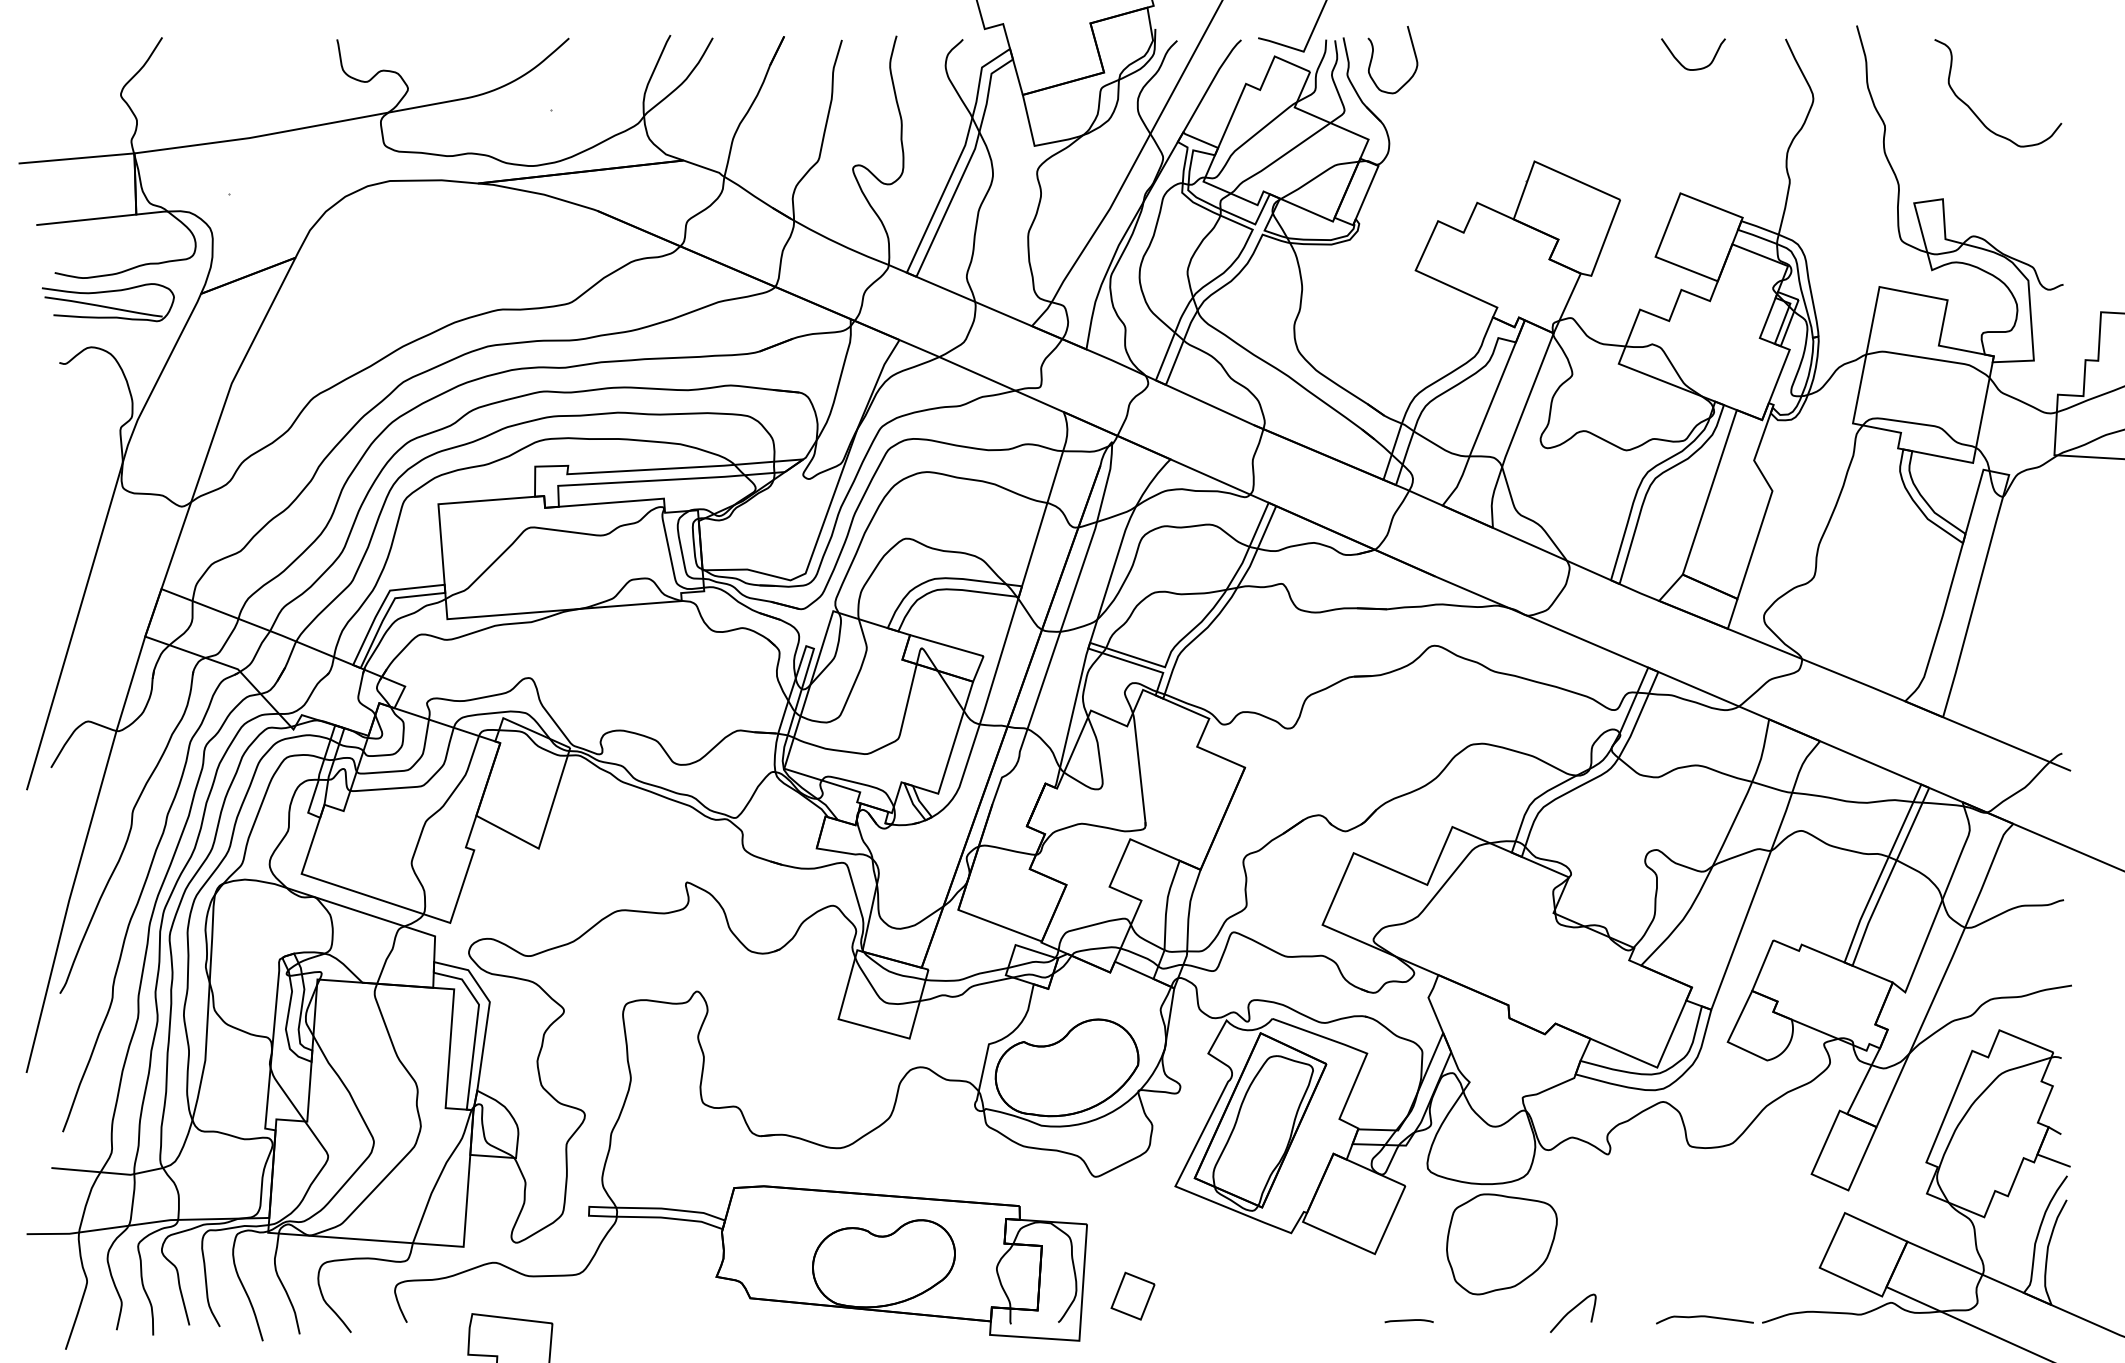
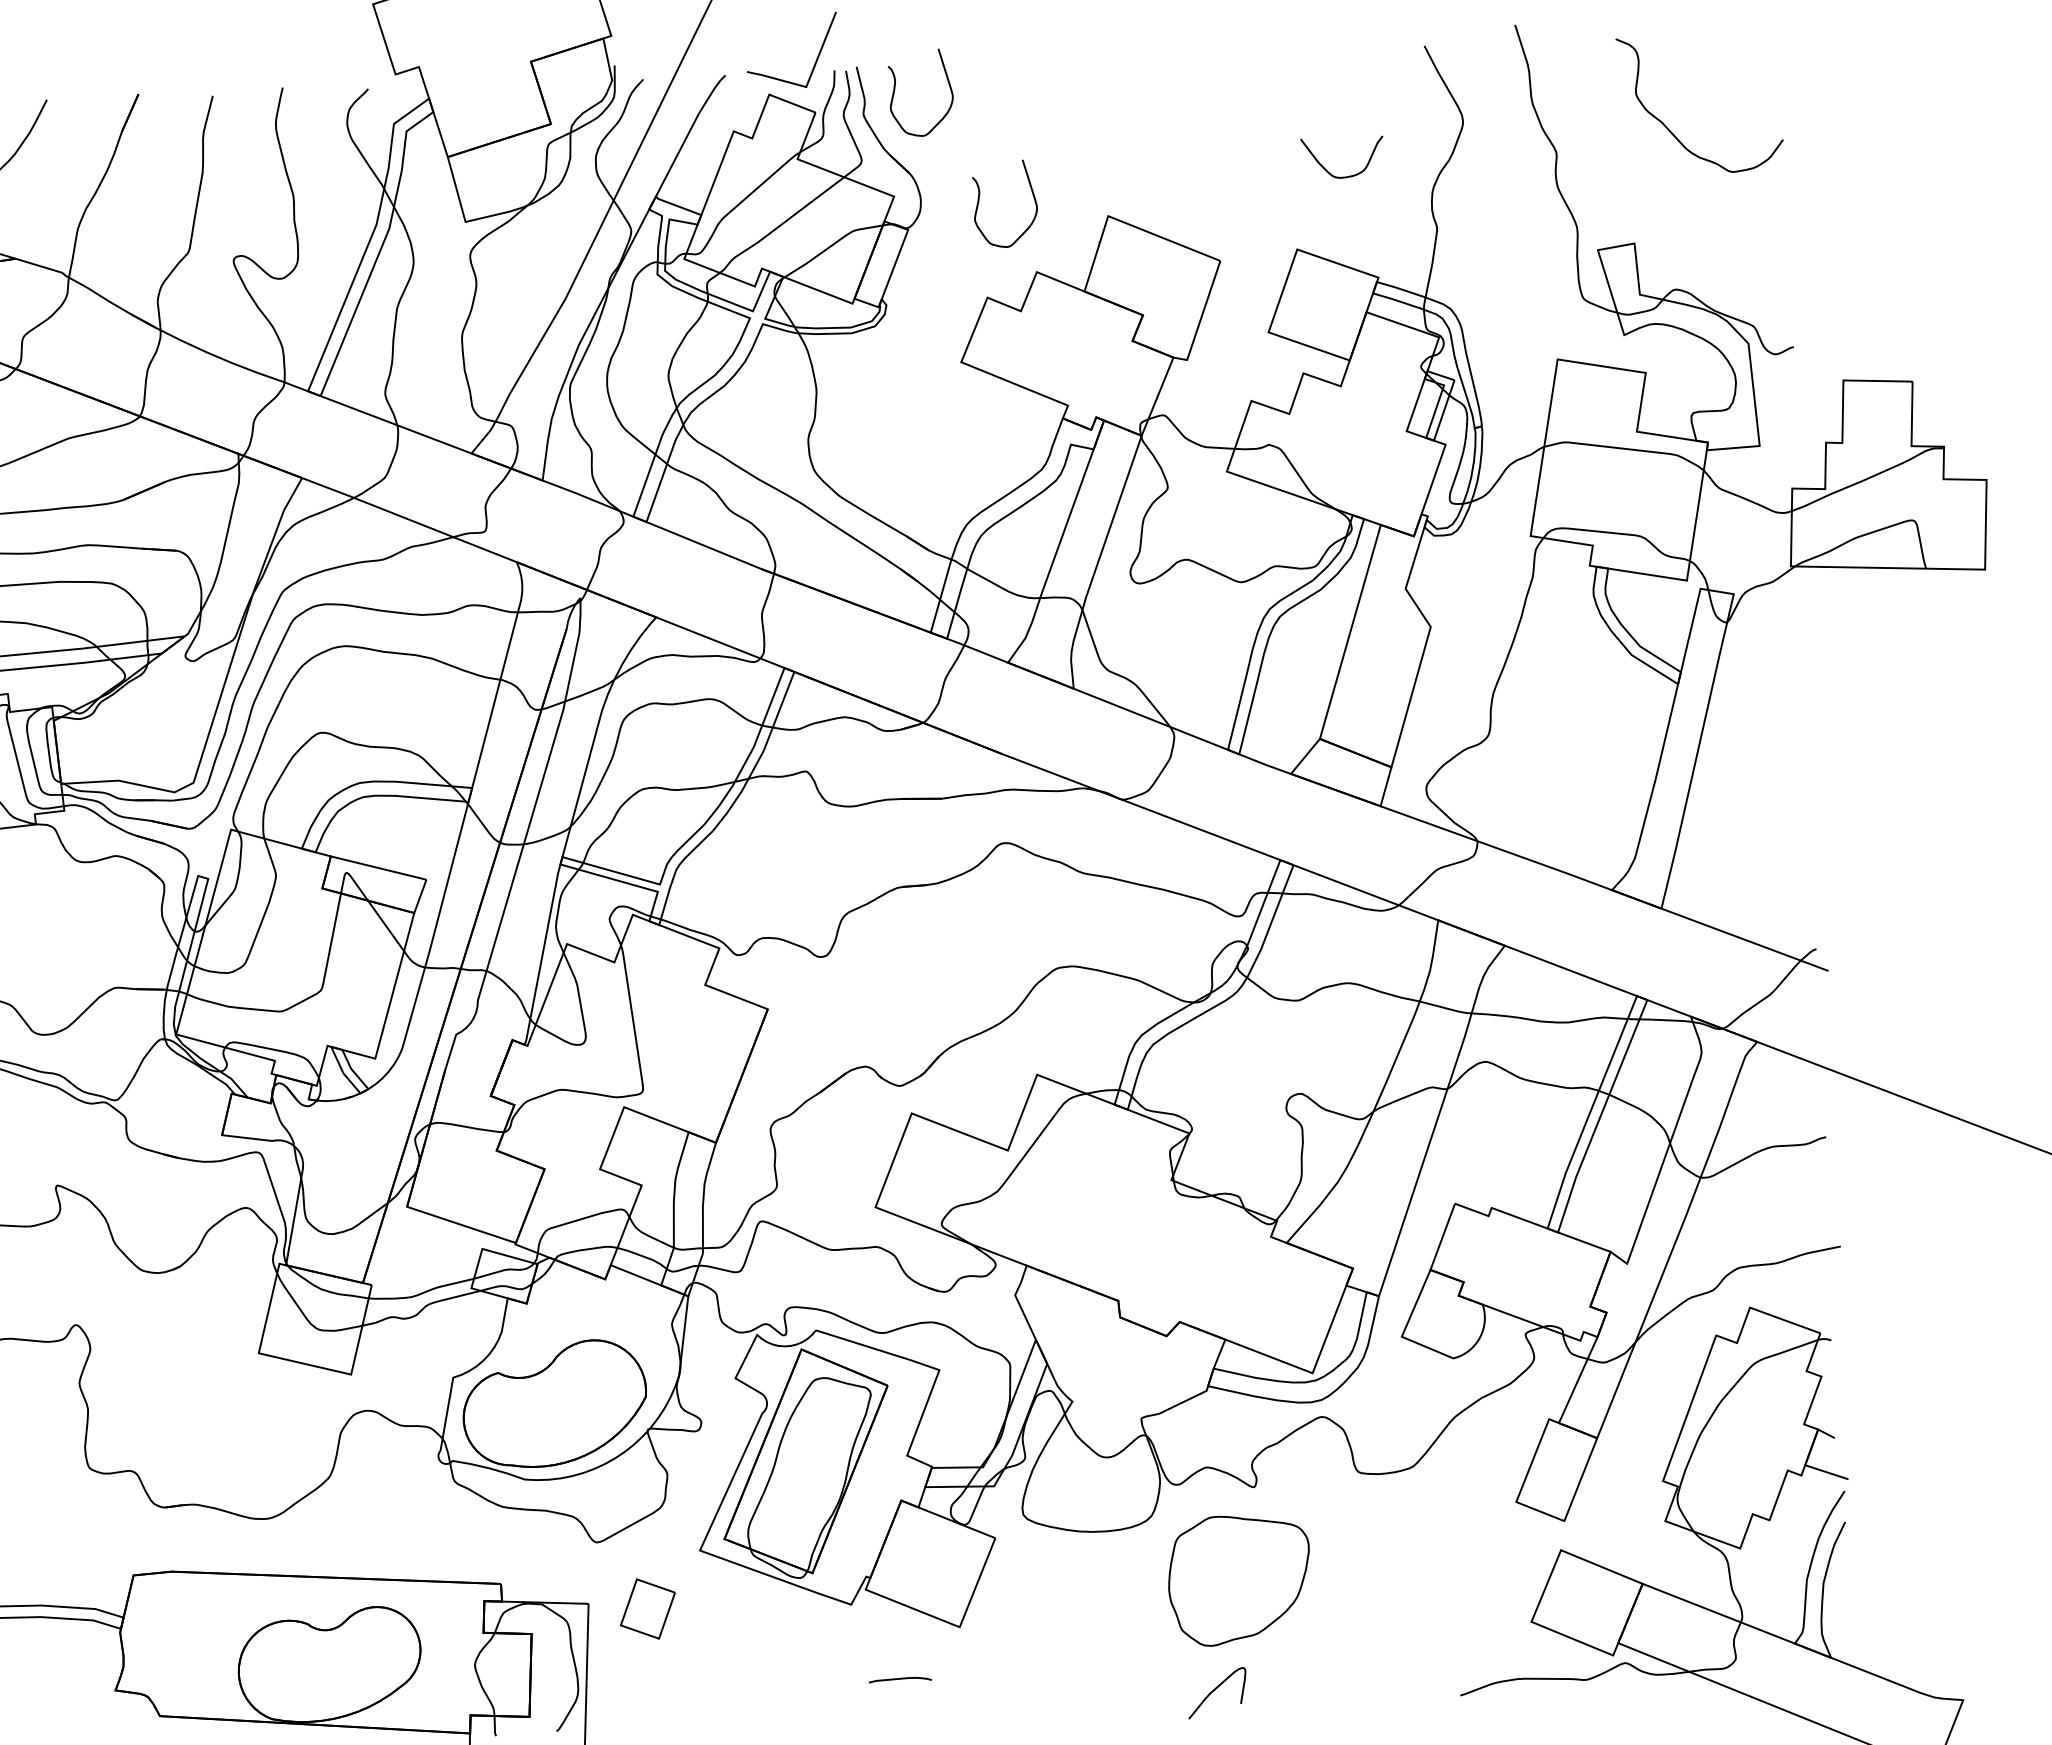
curve: (1695, 68) -> (1345, 175), moved
curve: (1435, 144) -> (980, 199), added
part: (1501, 1244) -> (1238, 1580), moved
part: (1132, 1295) -> (647, 1608), moved
curve: (1704, 1317) -> (1386, 1691), removed
curve: (1408, 1321) -> (899, 1680), moved

